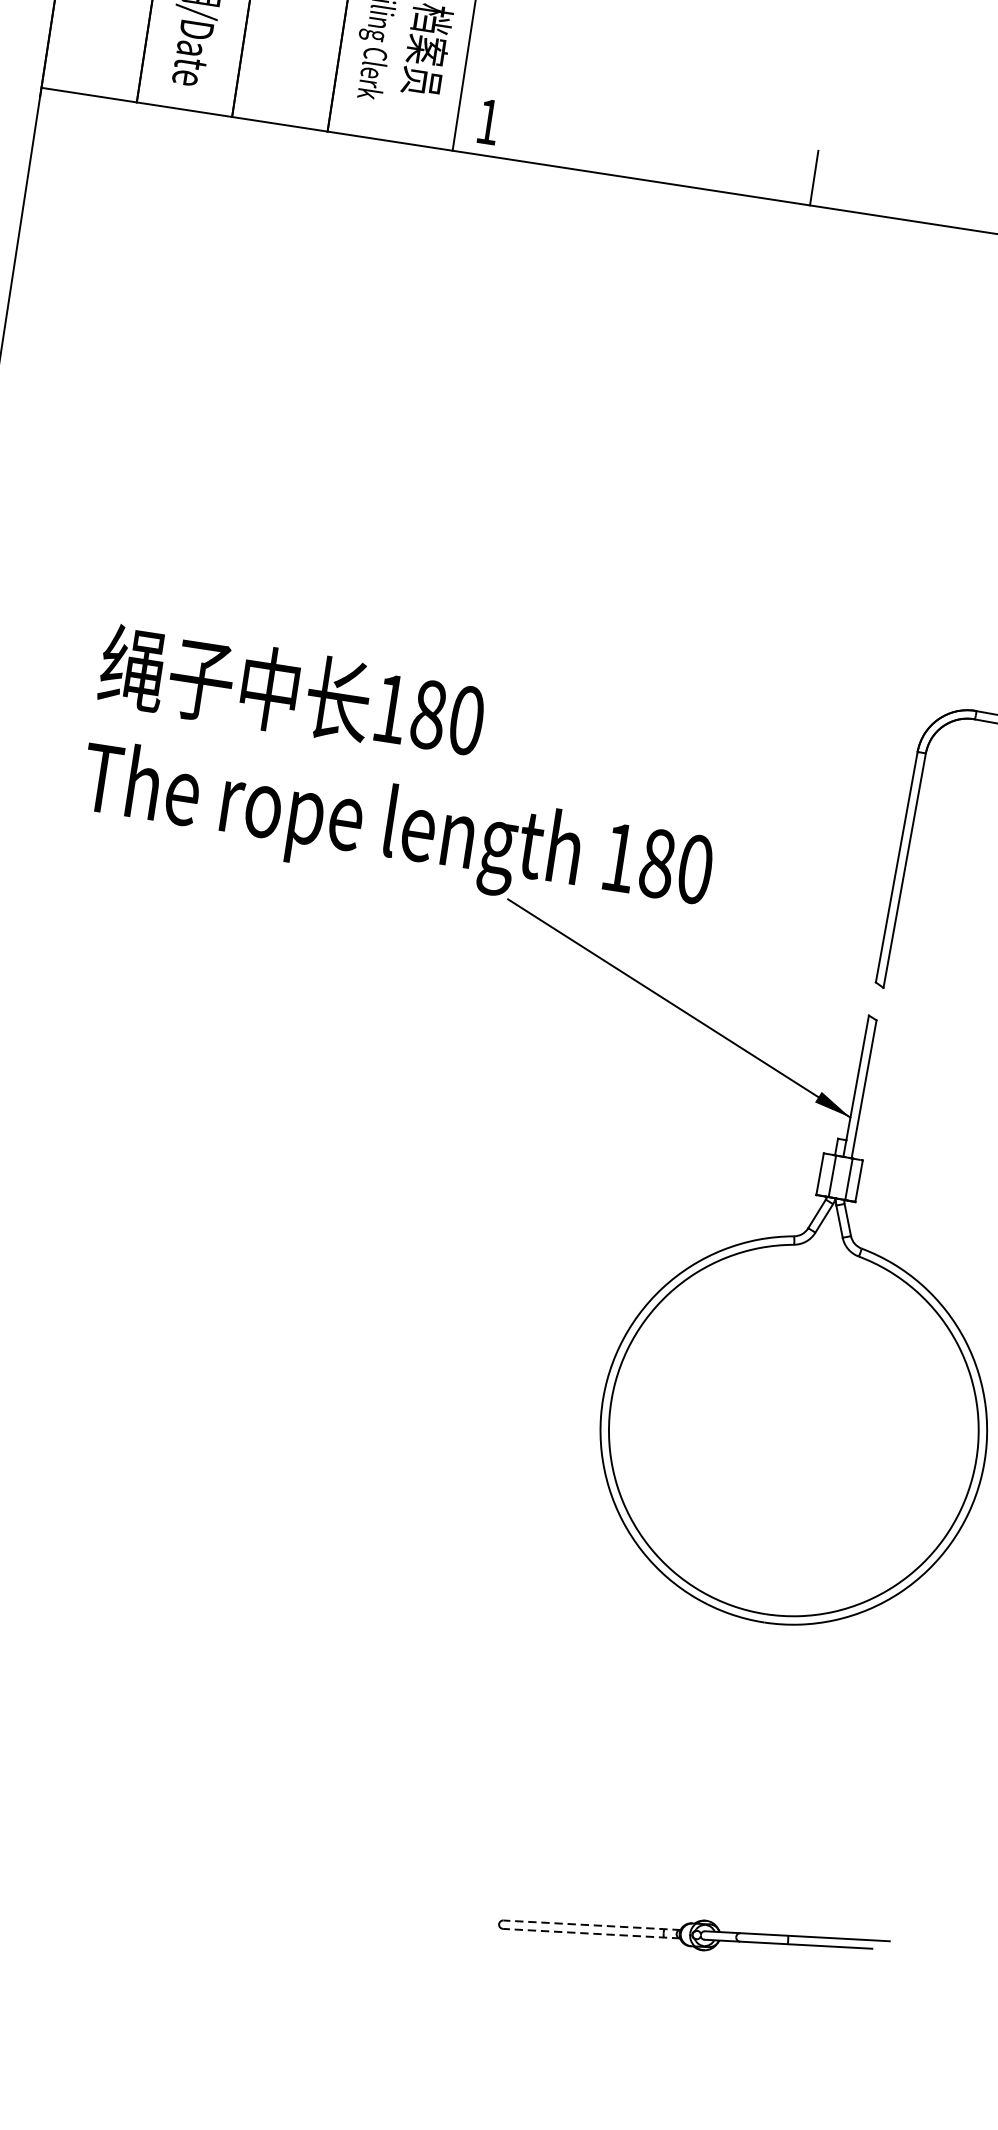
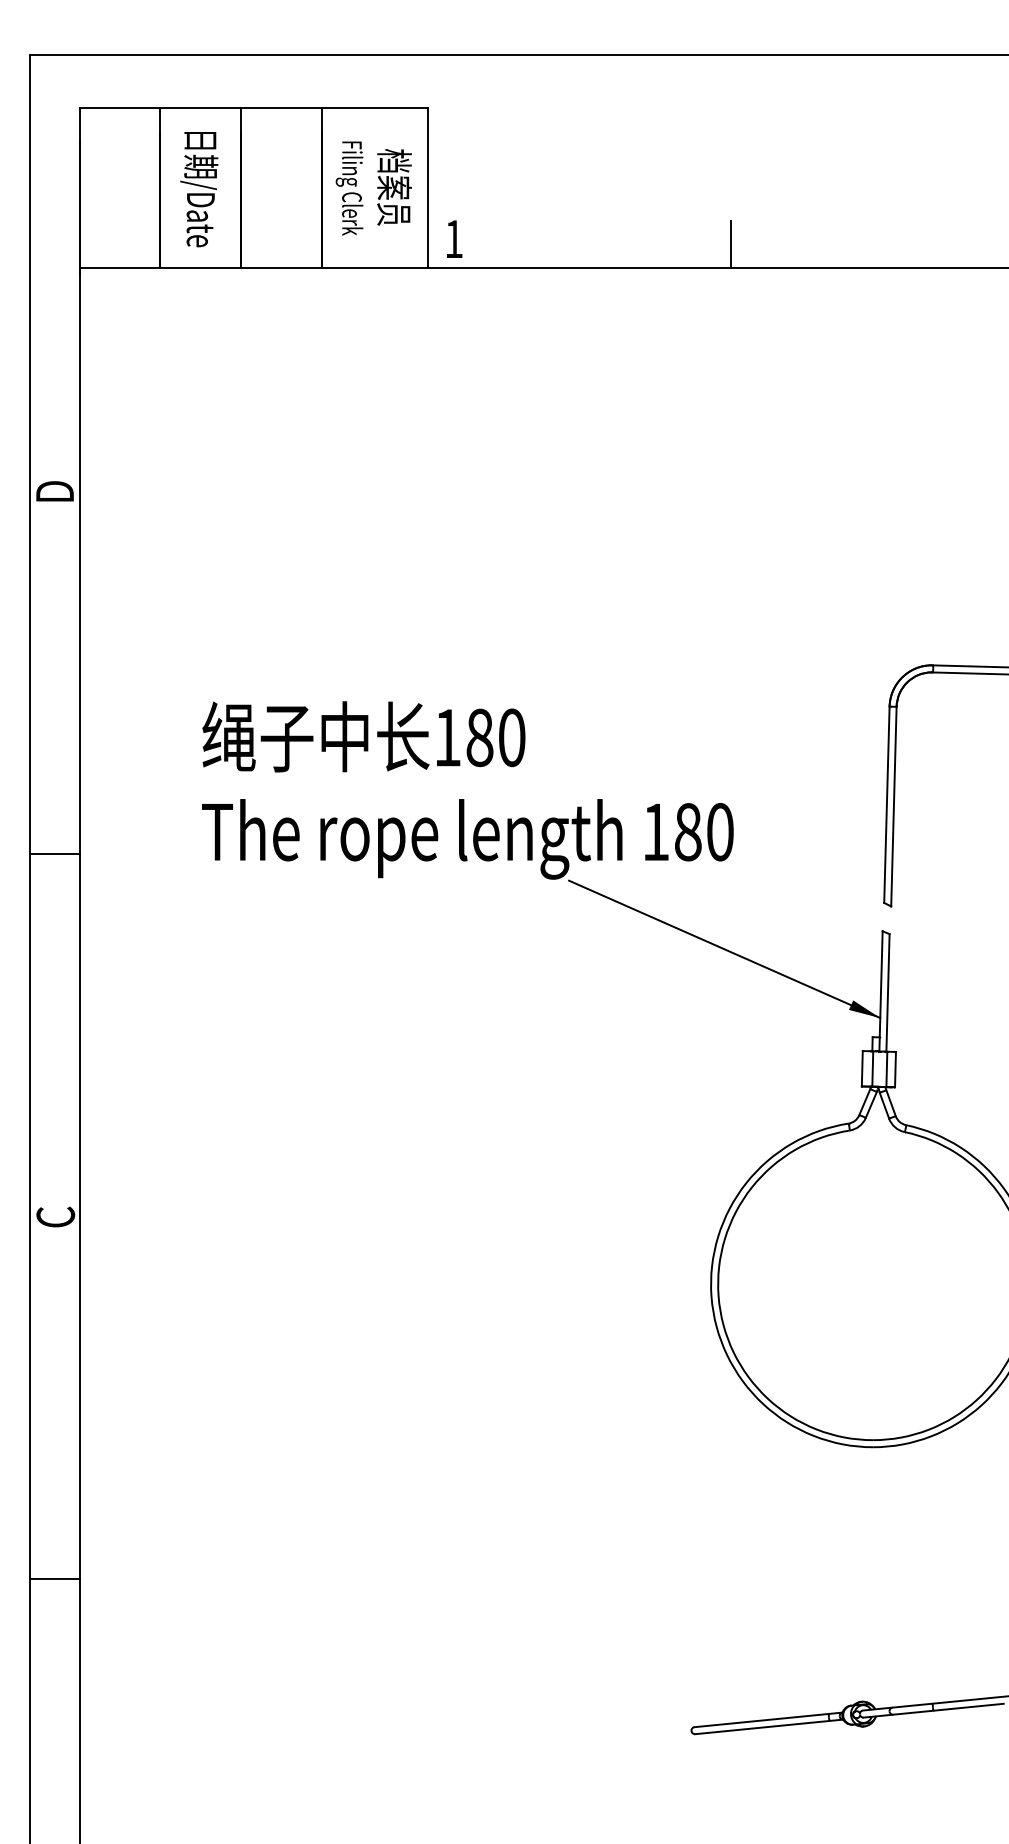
line: (591, 1924) -> (768, 1719), dashed -> solid
line: (590, 1933) -> (768, 1726), dashed -> solid

